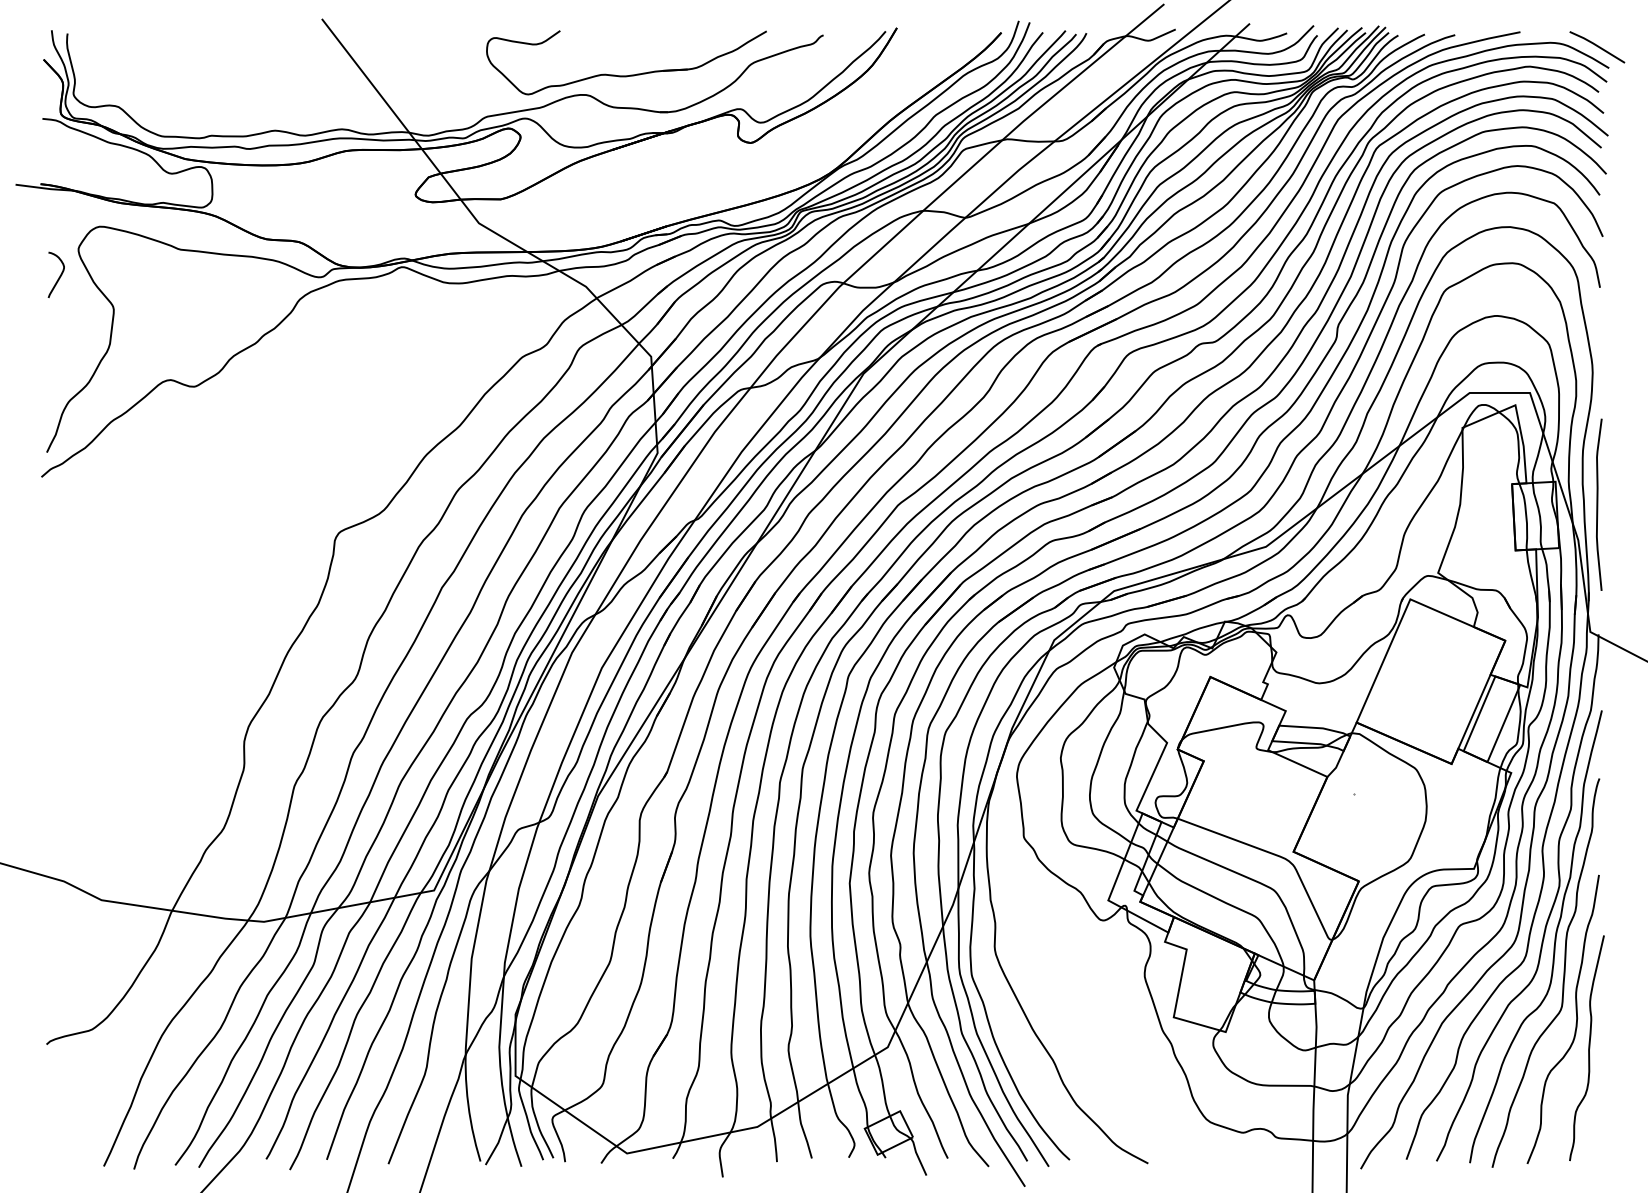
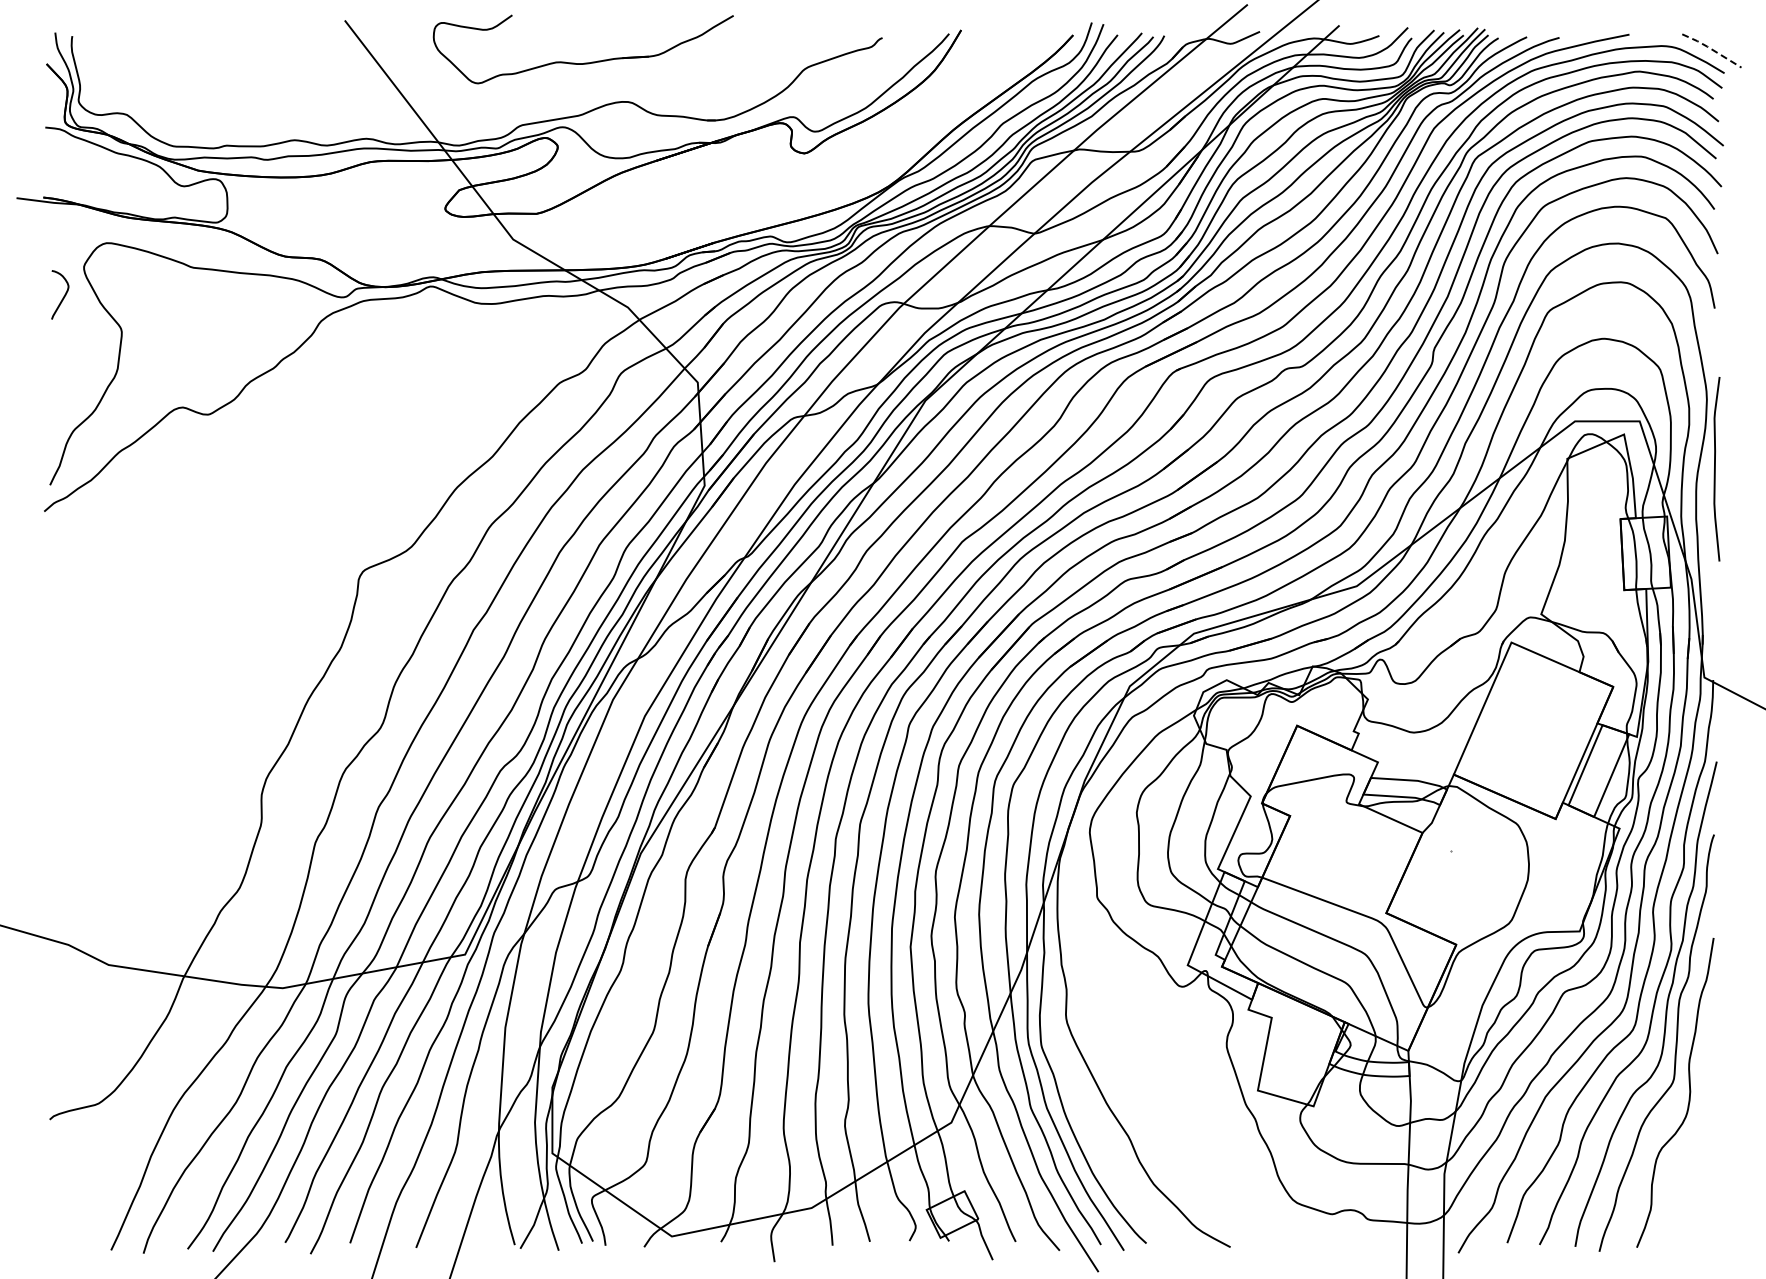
line: (1596, 46) -> (1711, 49), solid -> dashed
part: (627, 74) -> (584, 62), moved
curve: (1597, 505) -> (1715, 469), moved
curve: (1588, 1048) -> (1702, 1123), removed

